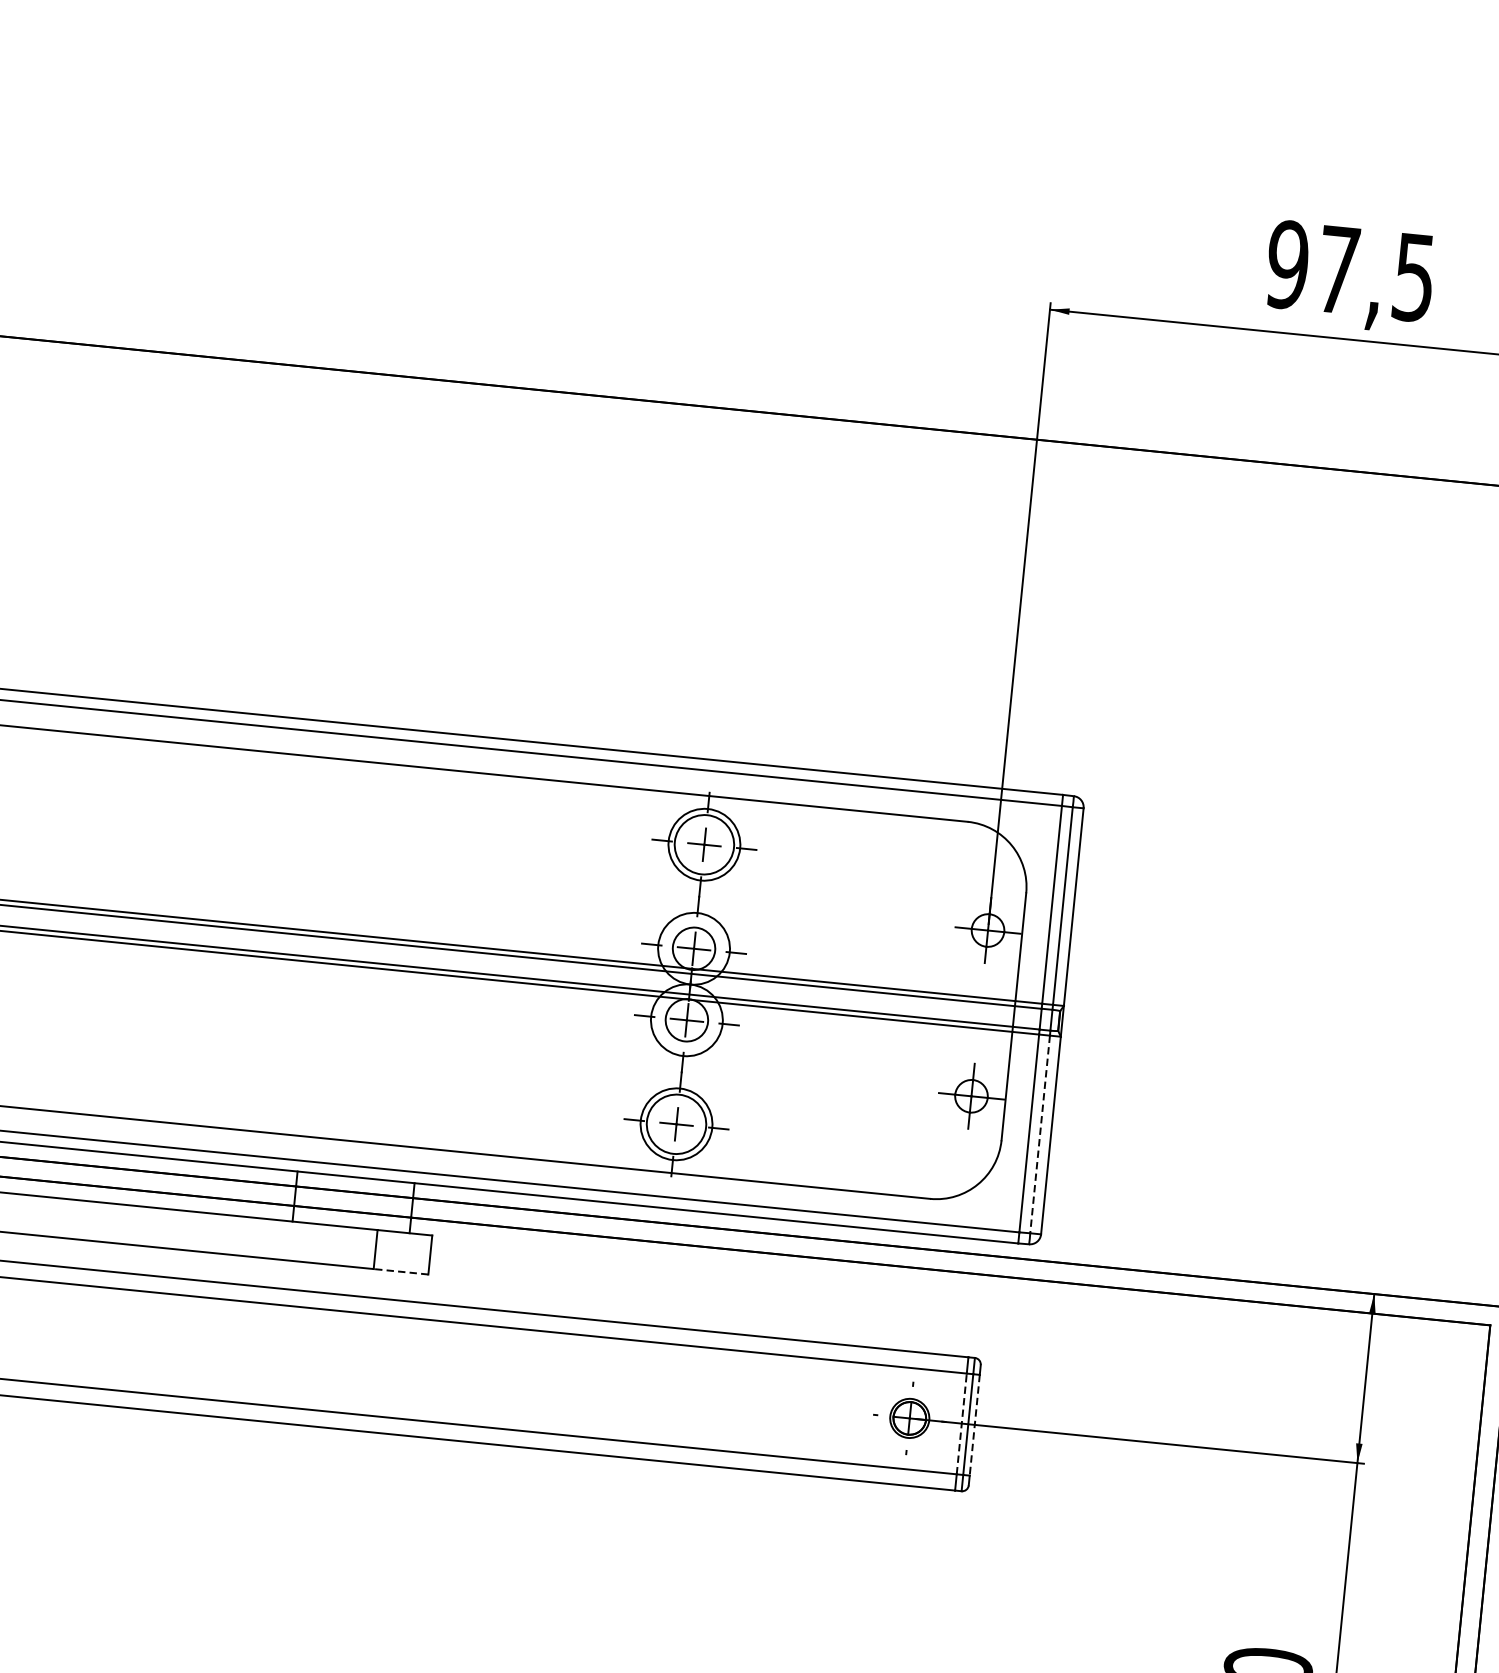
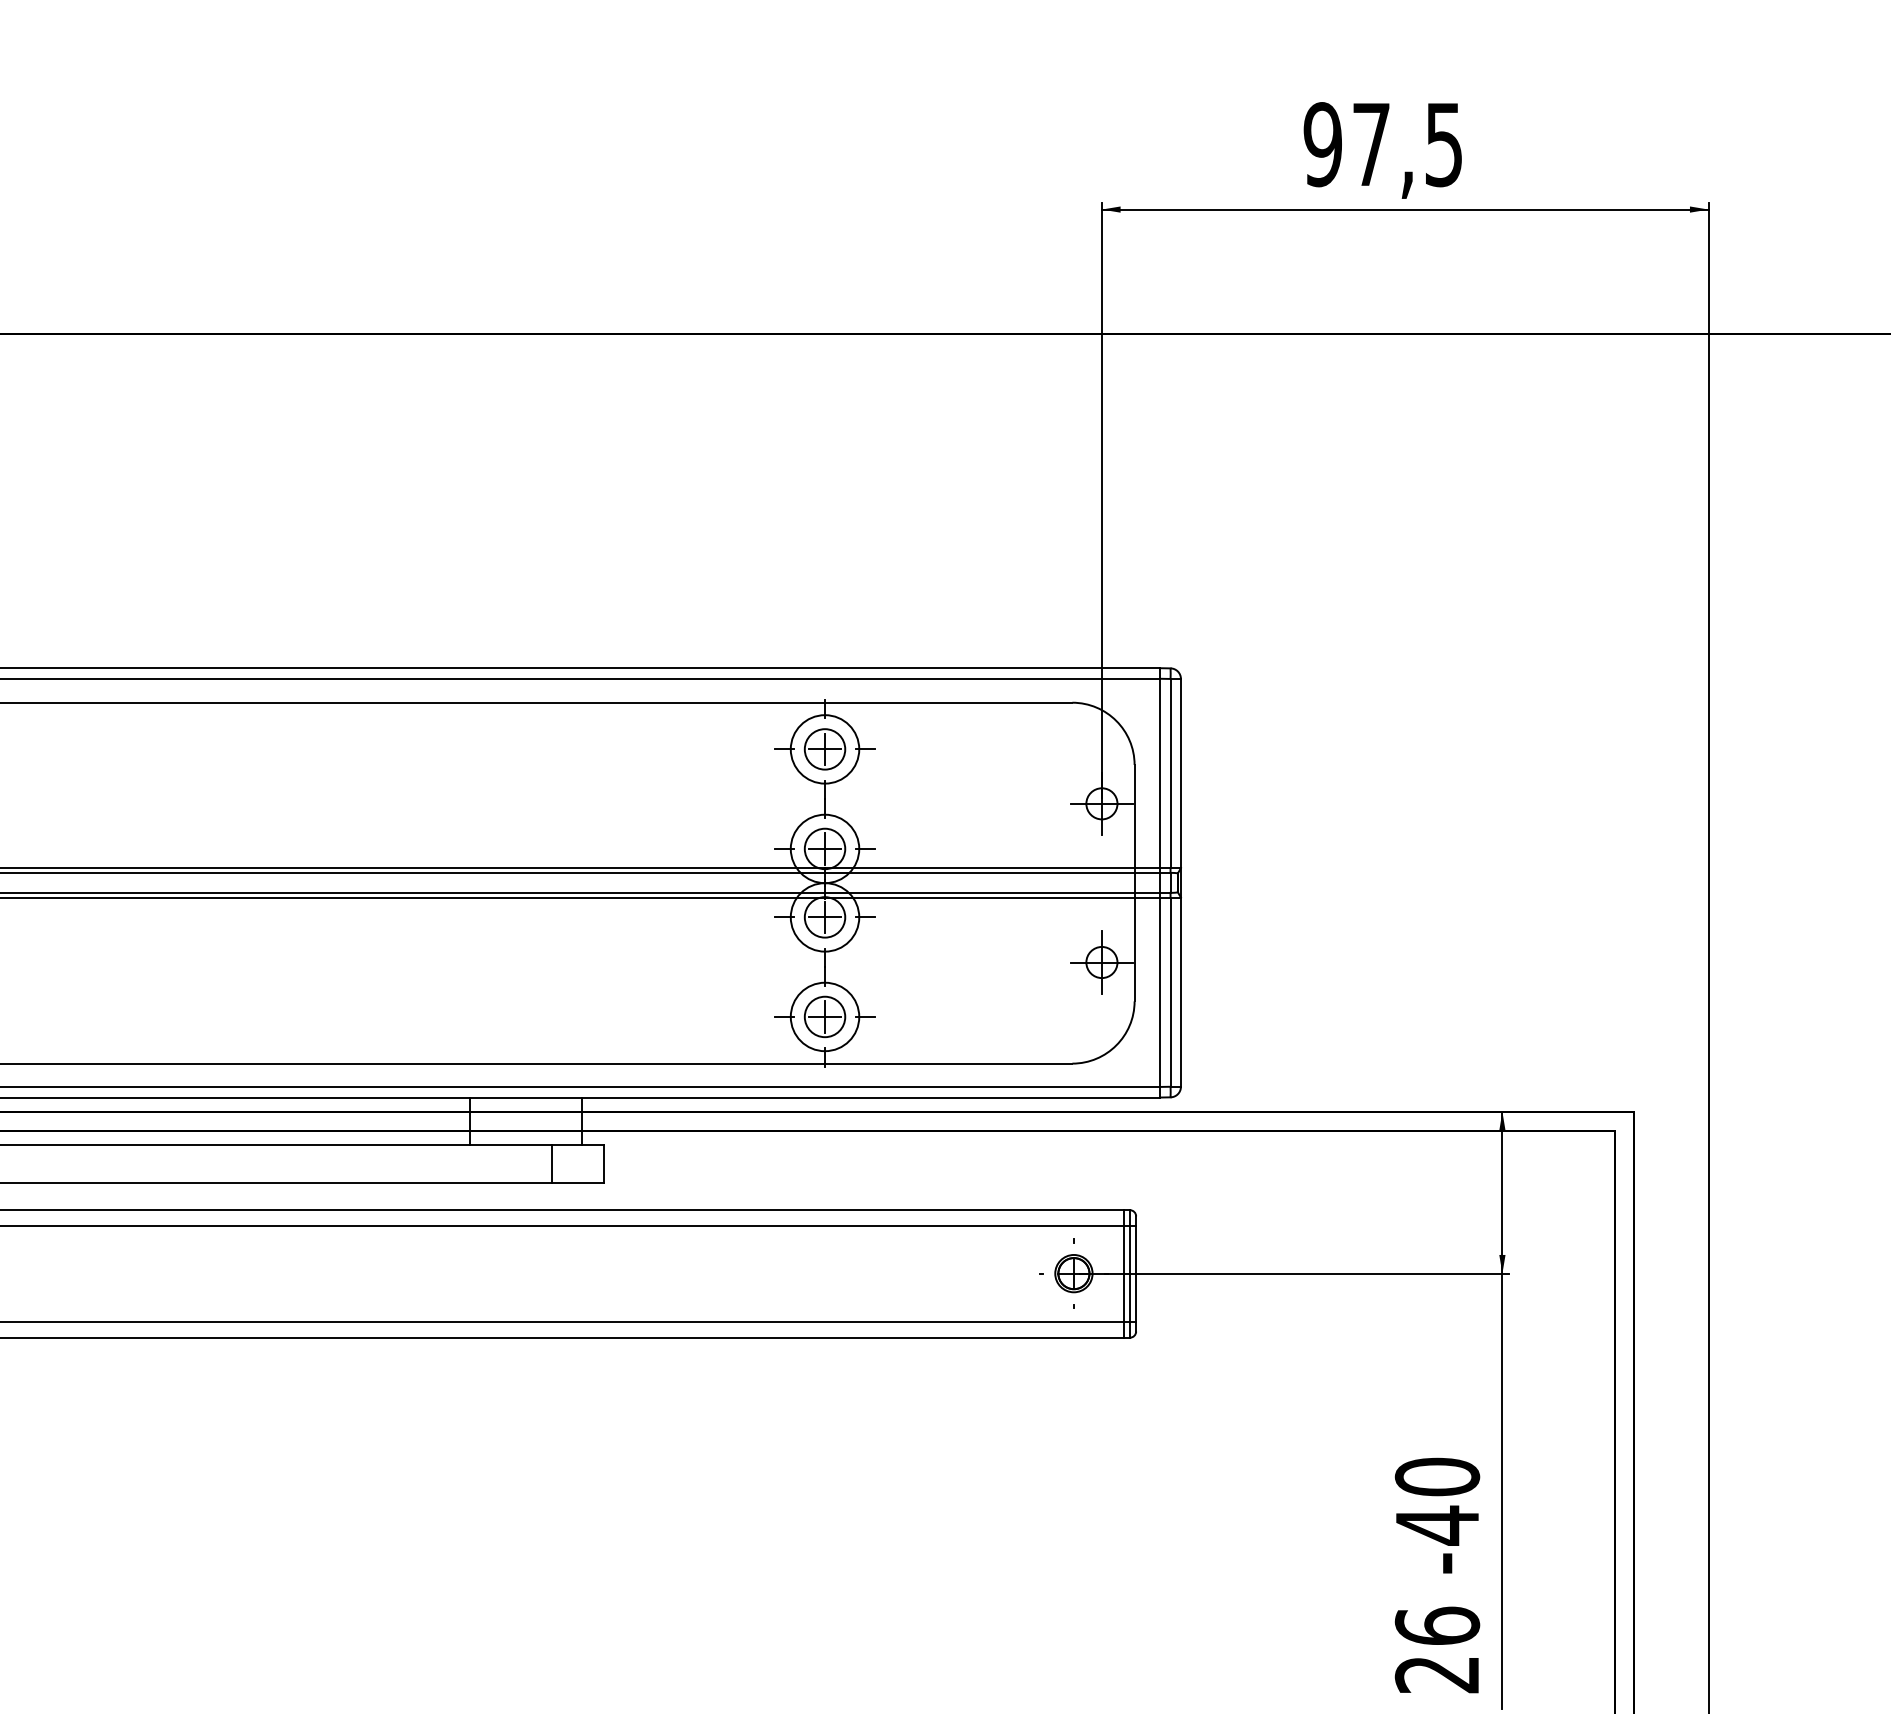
circle: (703, 844) -> (824, 749), size x0.71
circle: (676, 1123) -> (824, 1016), size x0.71
line: (1039, 1134) -> (1170, 992), dashed -> solid
line: (400, 1271) -> (577, 1182), dashed -> solid
line: (961, 1423) -> (1123, 1273), dashed -> solid
line: (975, 1425) -> (1136, 1274), dashed -> solid

